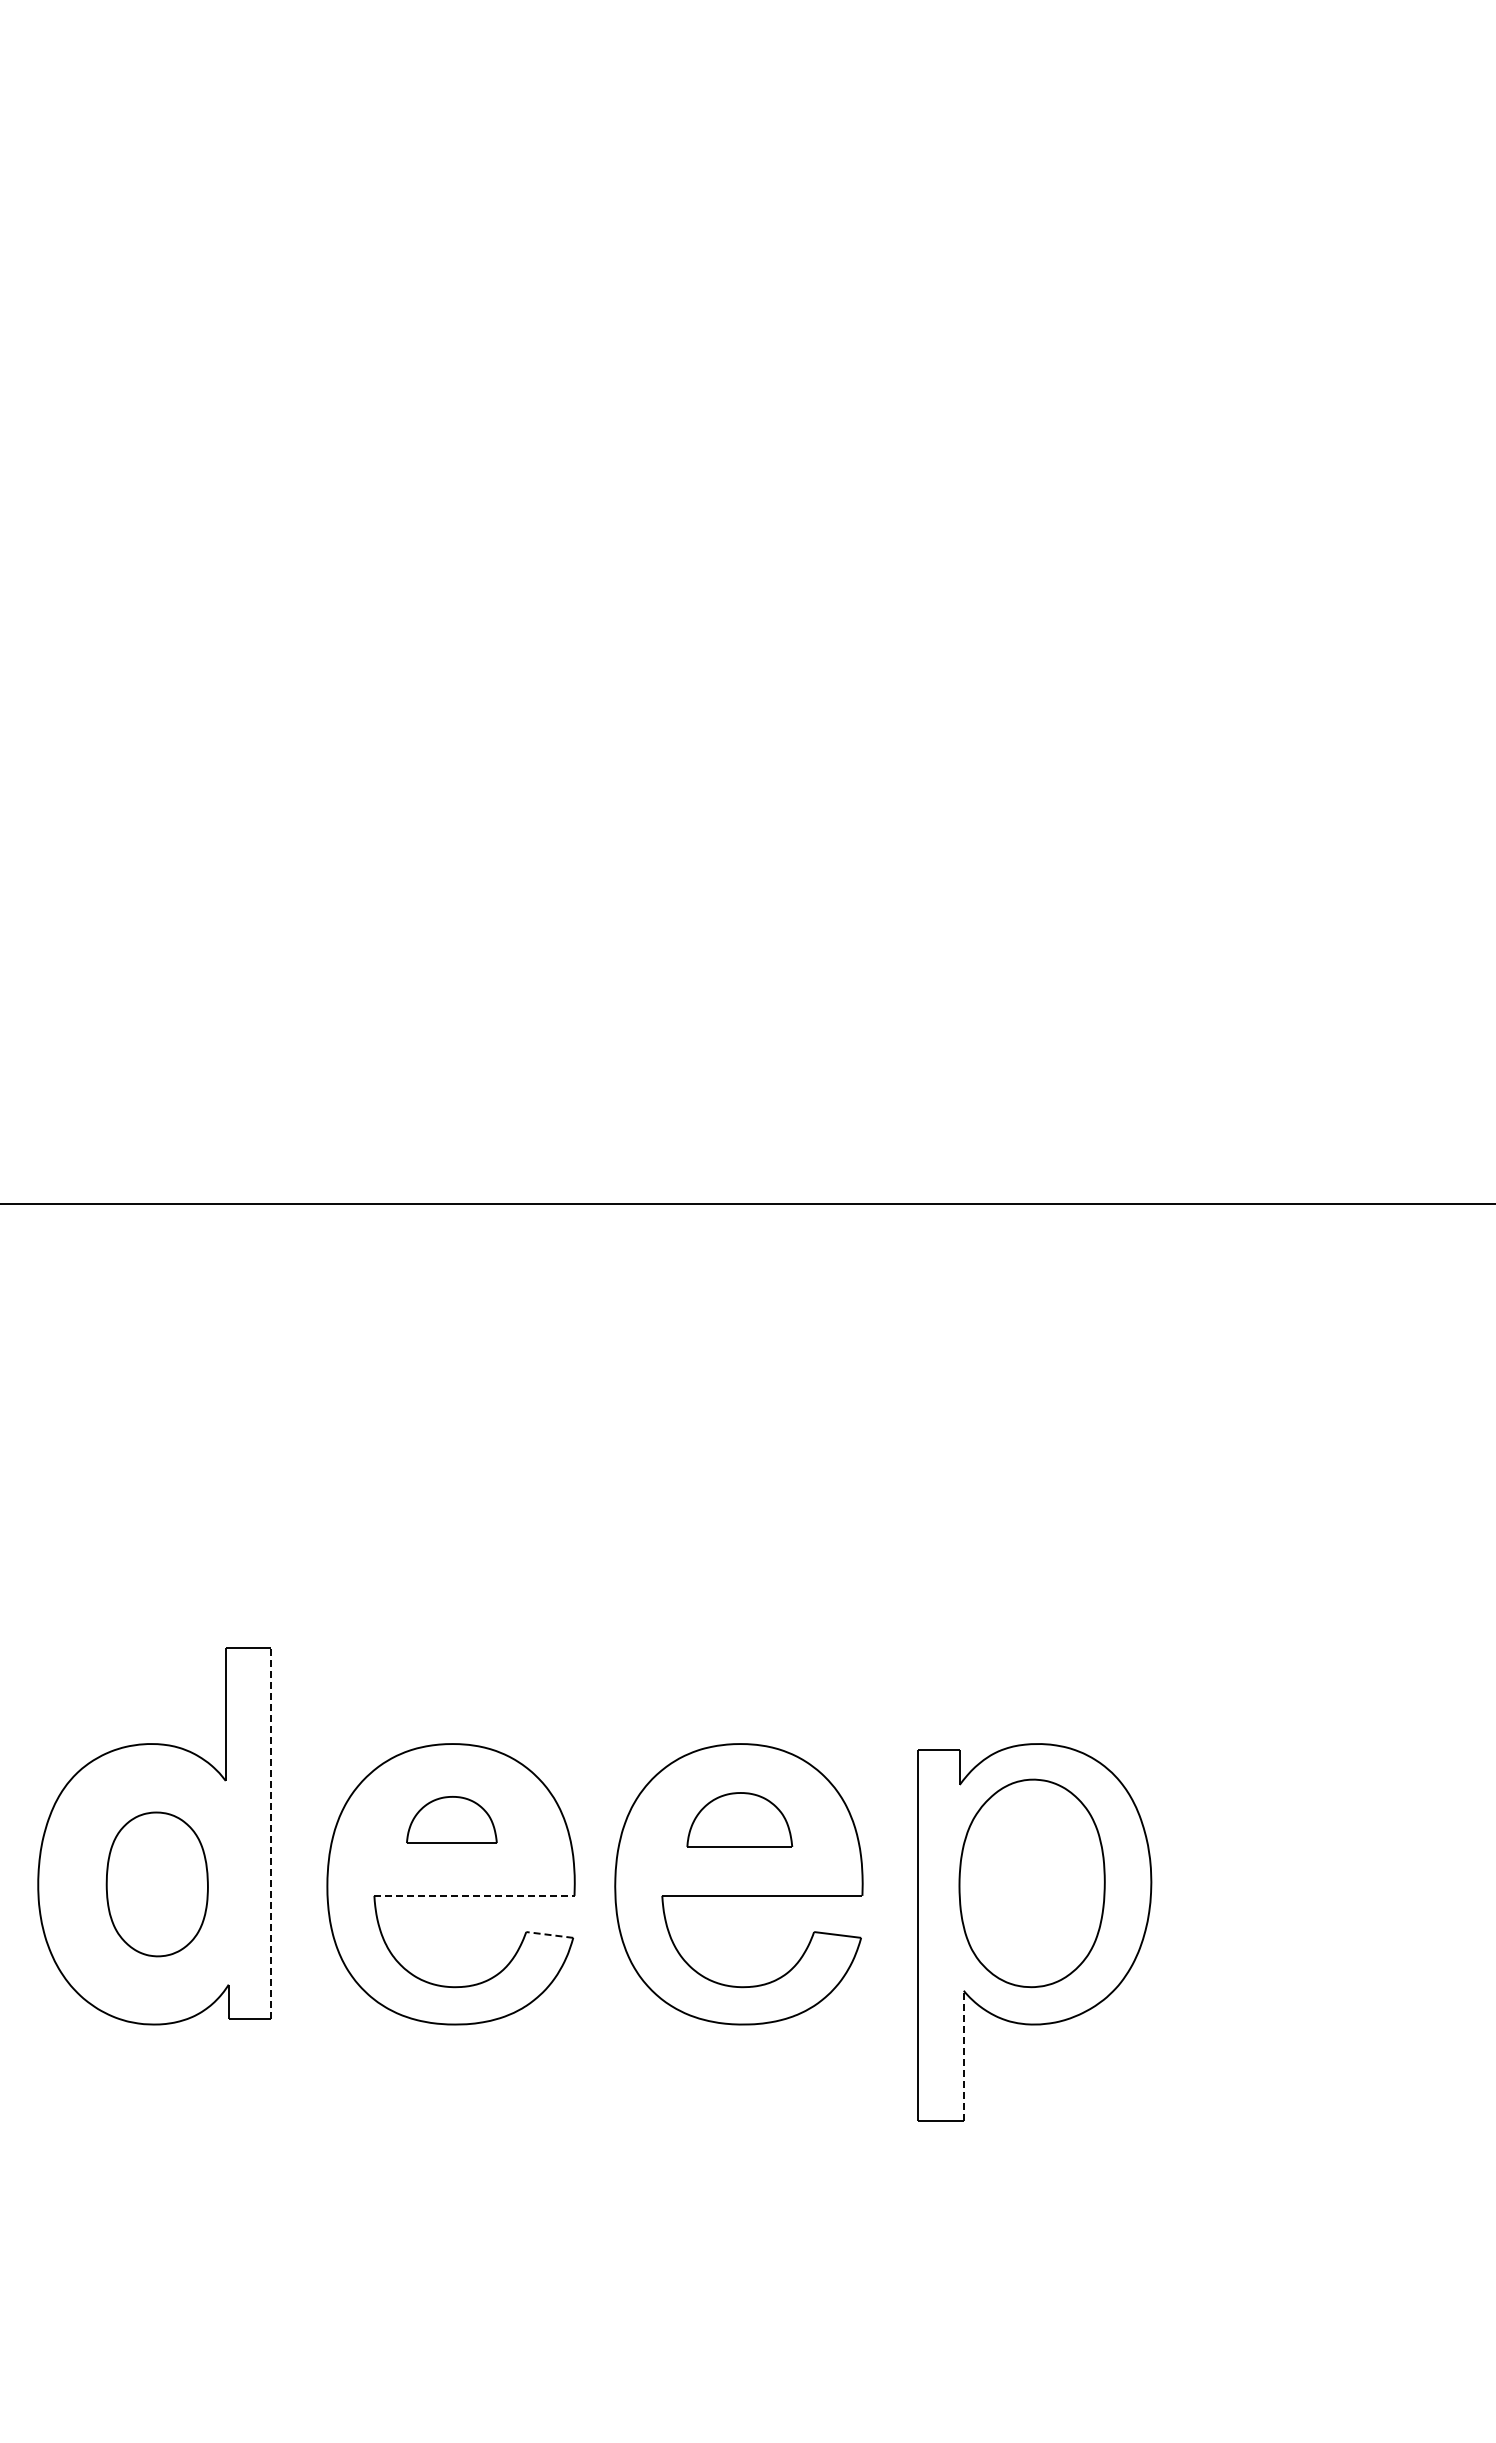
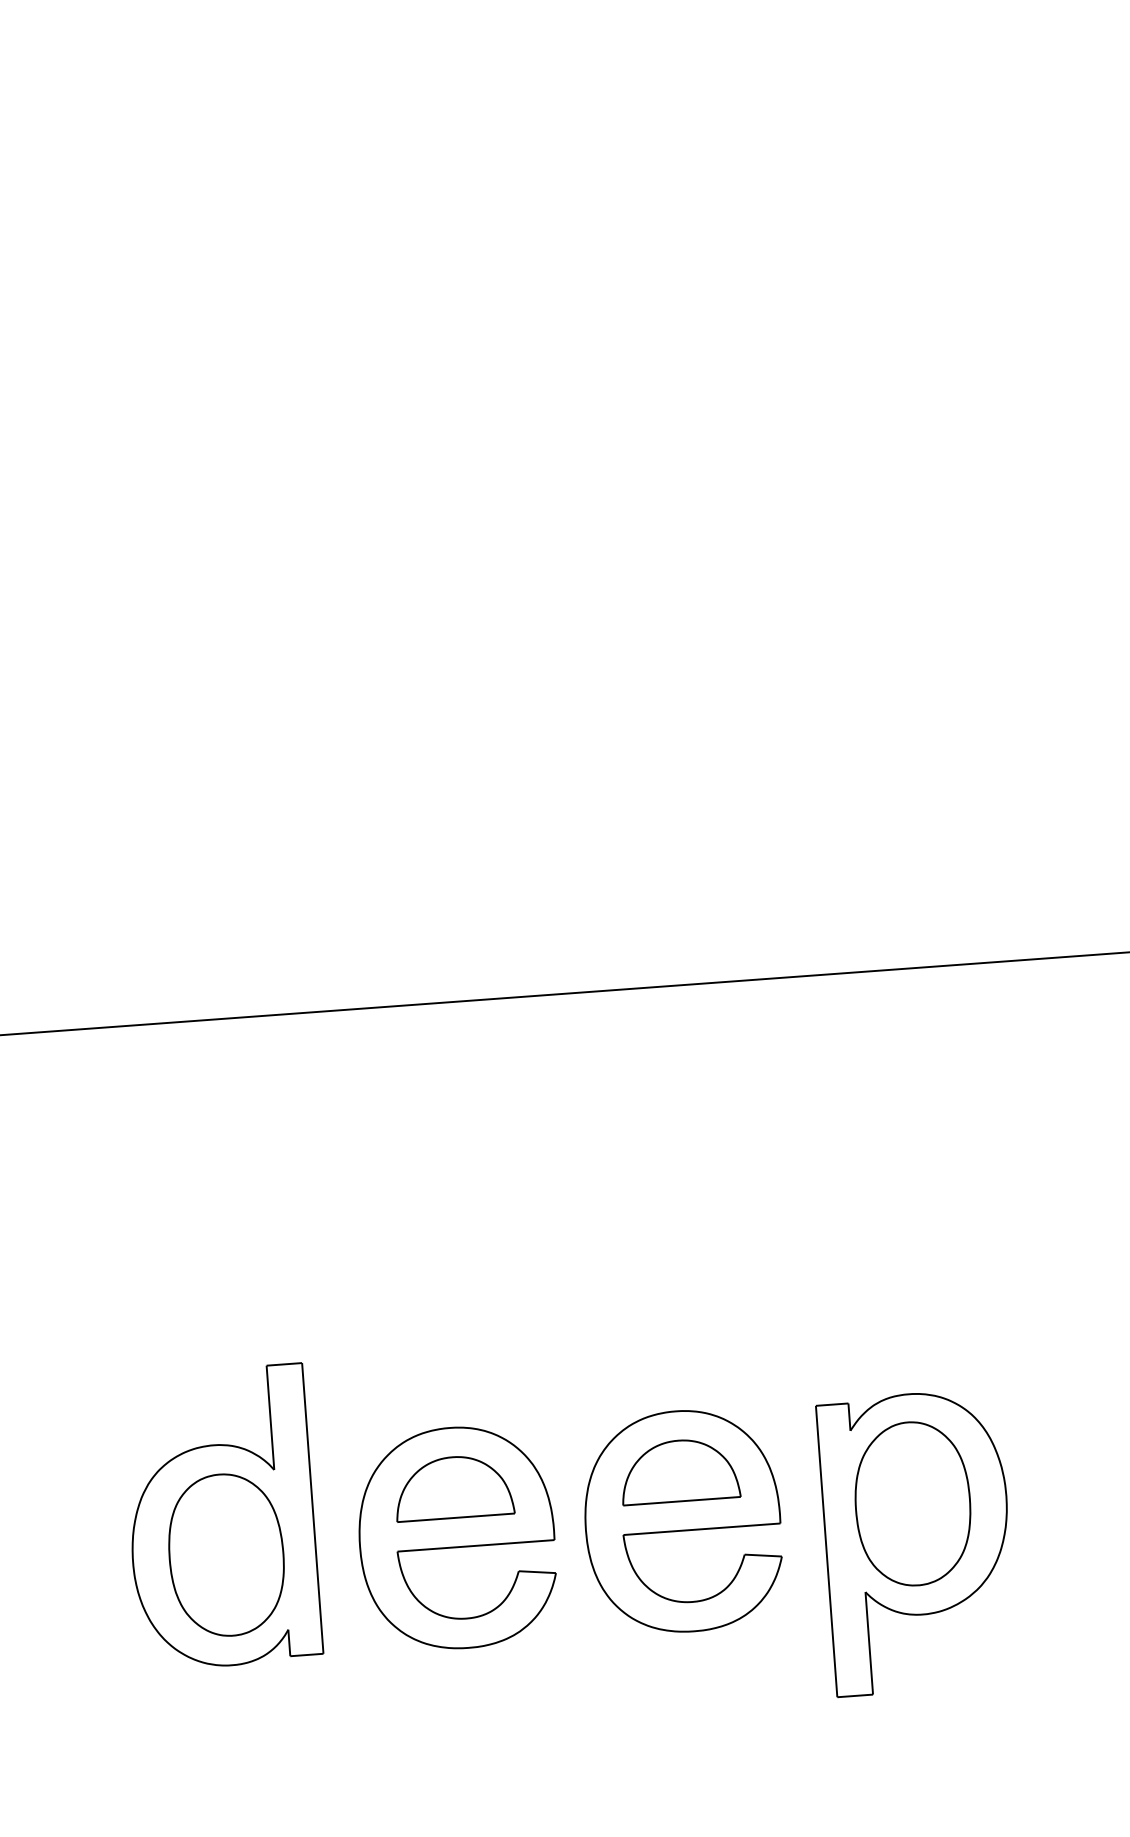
part: (451, 1819) -> (453, 1487), size x1.67
part: (739, 1819) -> (679, 1470), size x1.43
line: (271, 1832) -> (313, 1507), dashed -> solid
part: (157, 1884) -> (226, 1555), size x1.43
line: (474, 1895) -> (476, 1545), dashed -> solid
line: (549, 1934) -> (537, 1571), dashed -> solid
line: (963, 2055) -> (868, 1642), dashed -> solid

